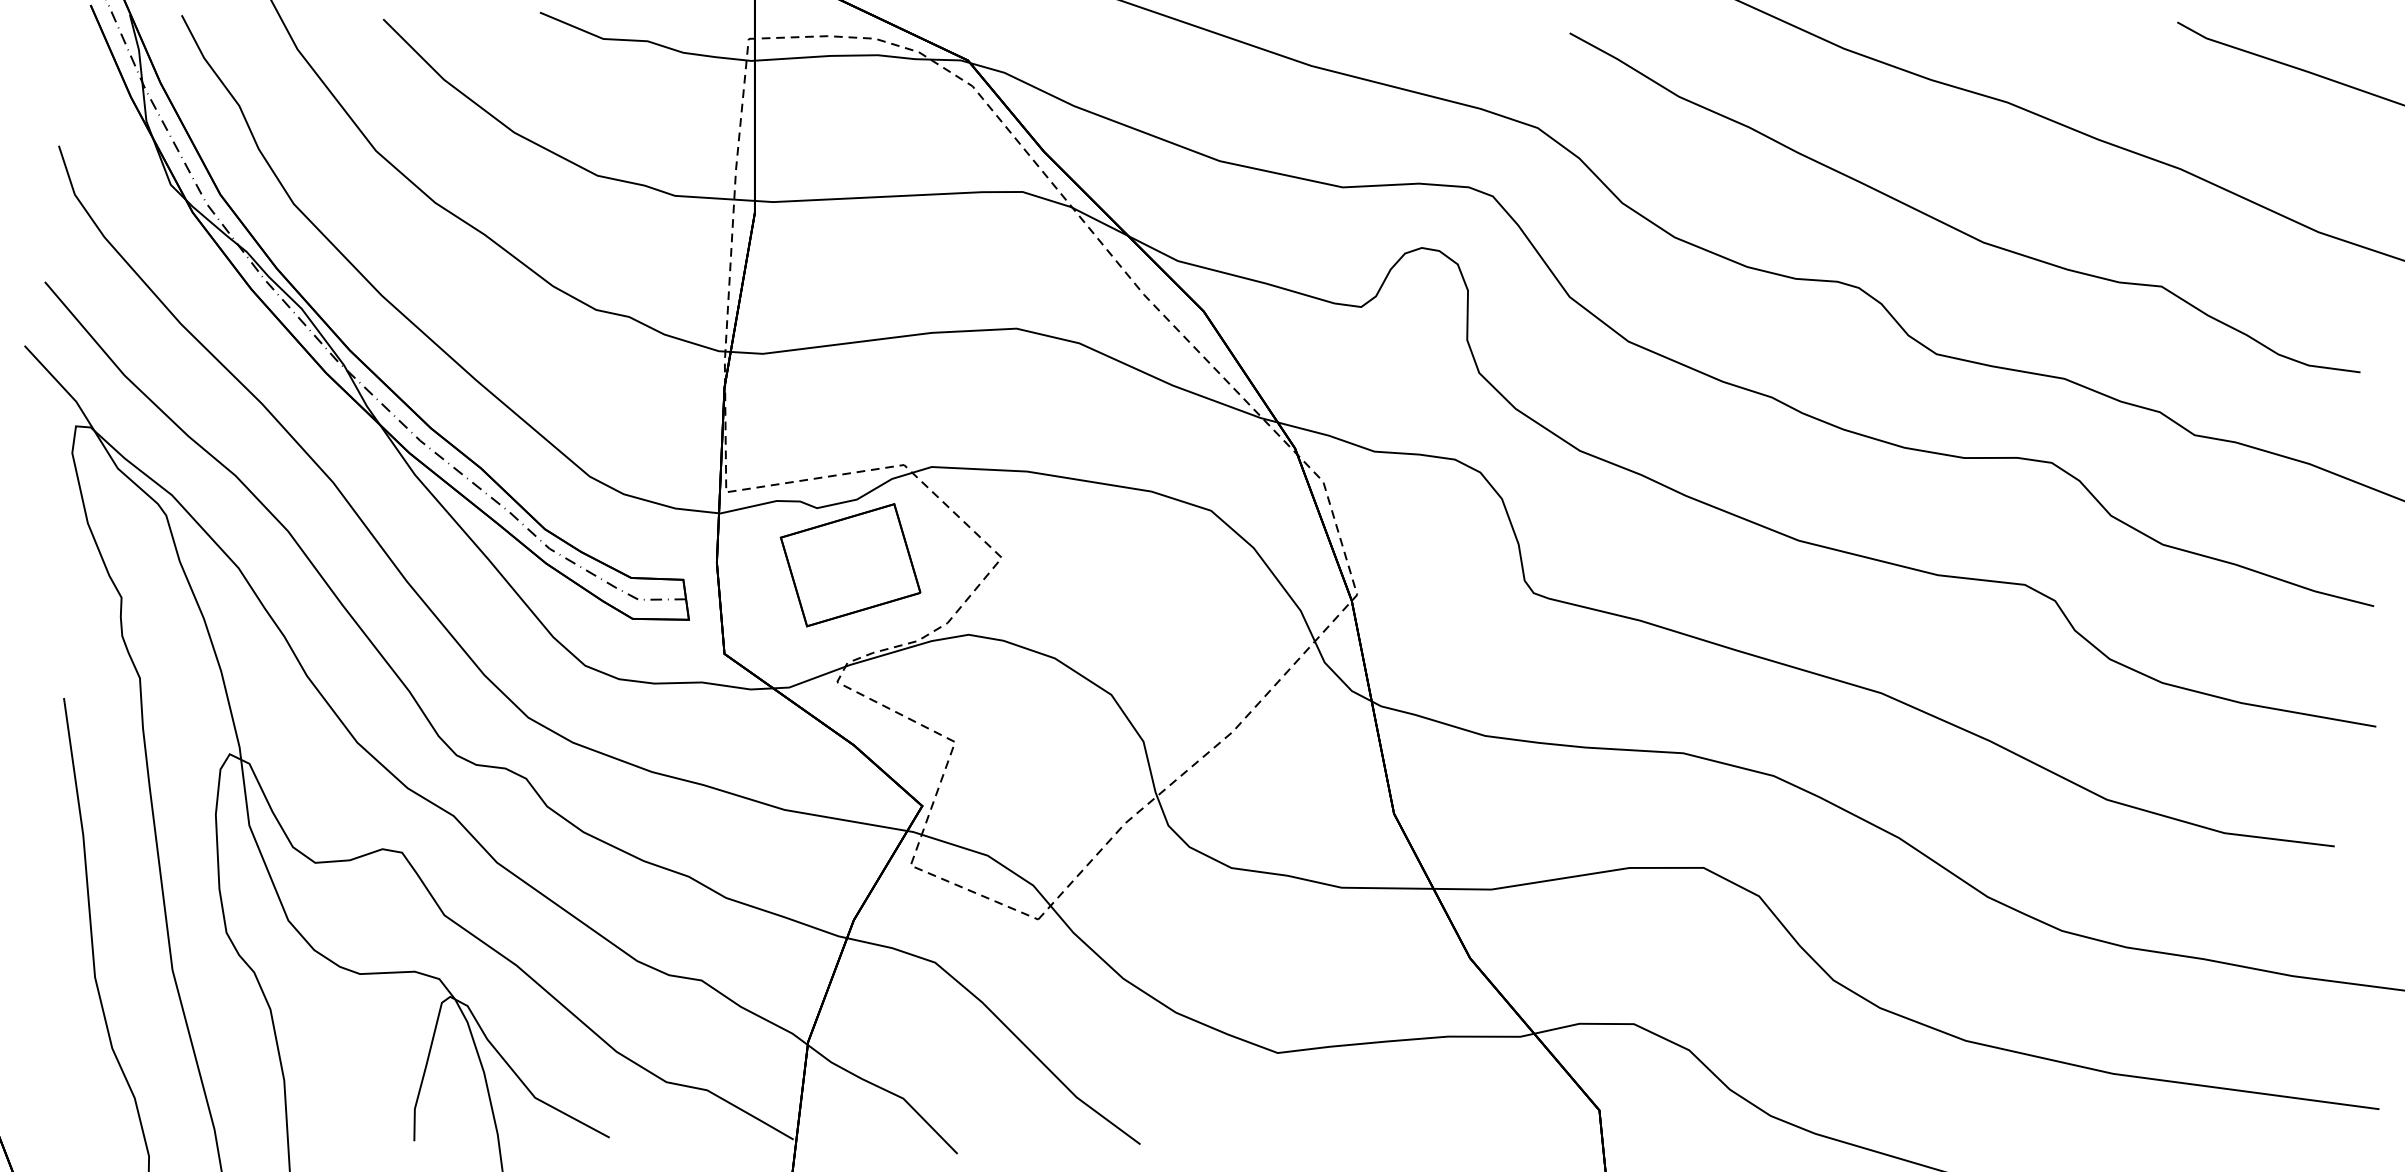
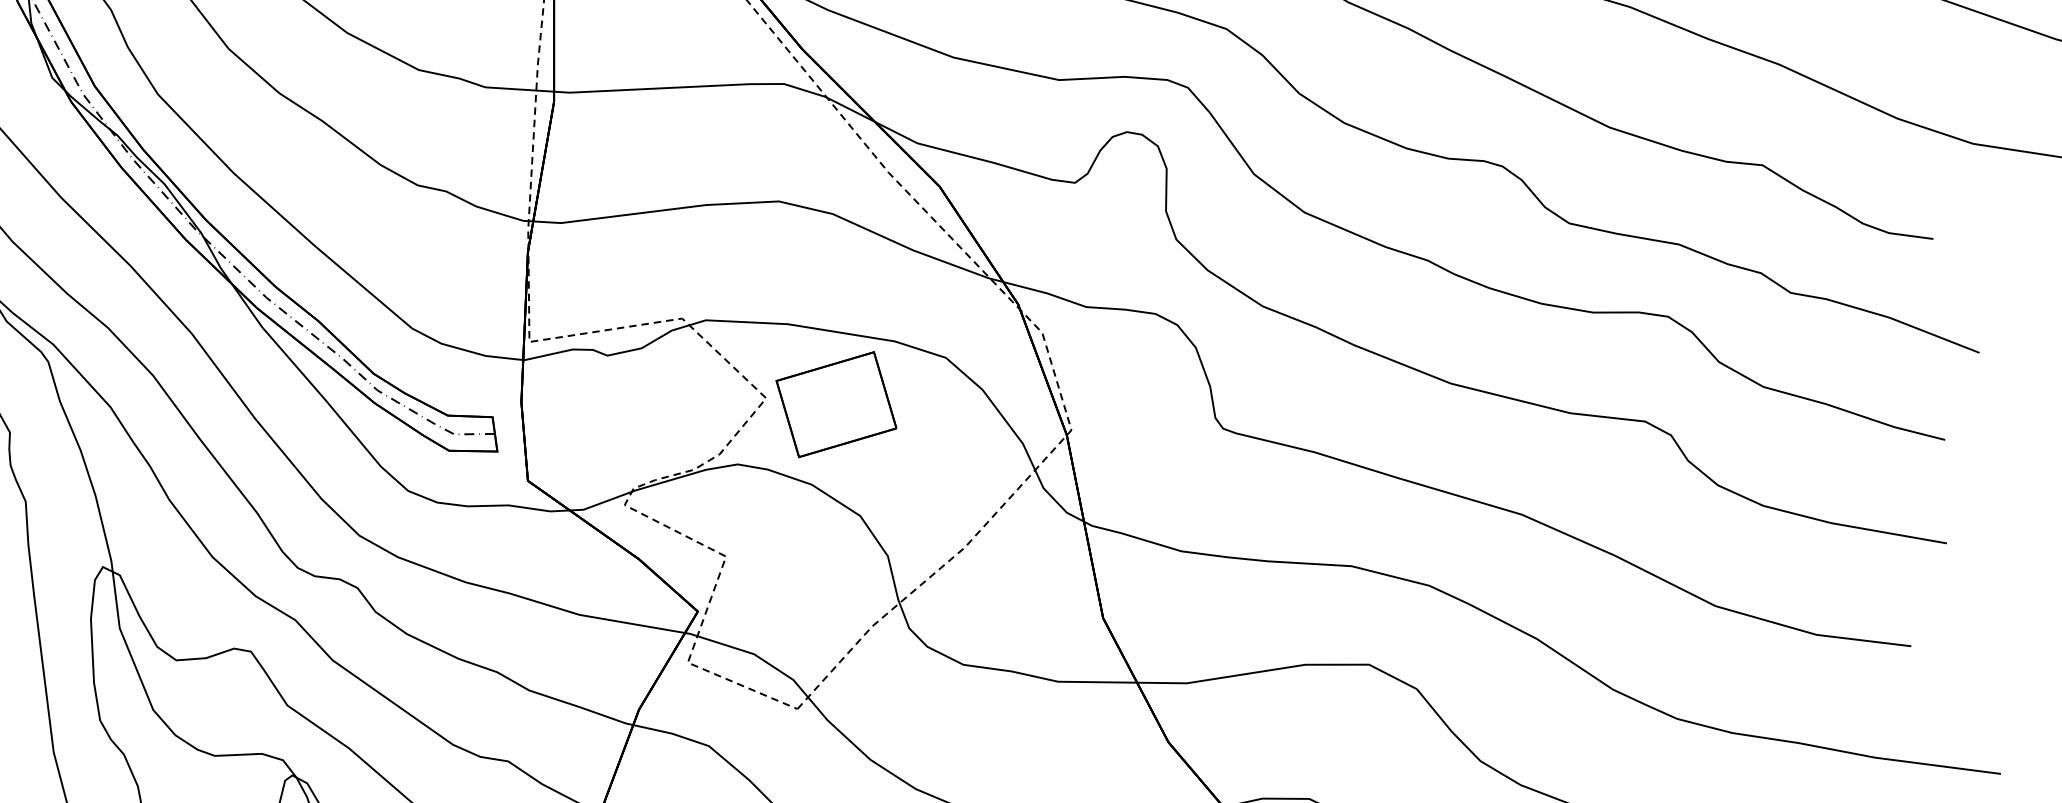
part: (850, 565) -> (836, 404), moved

